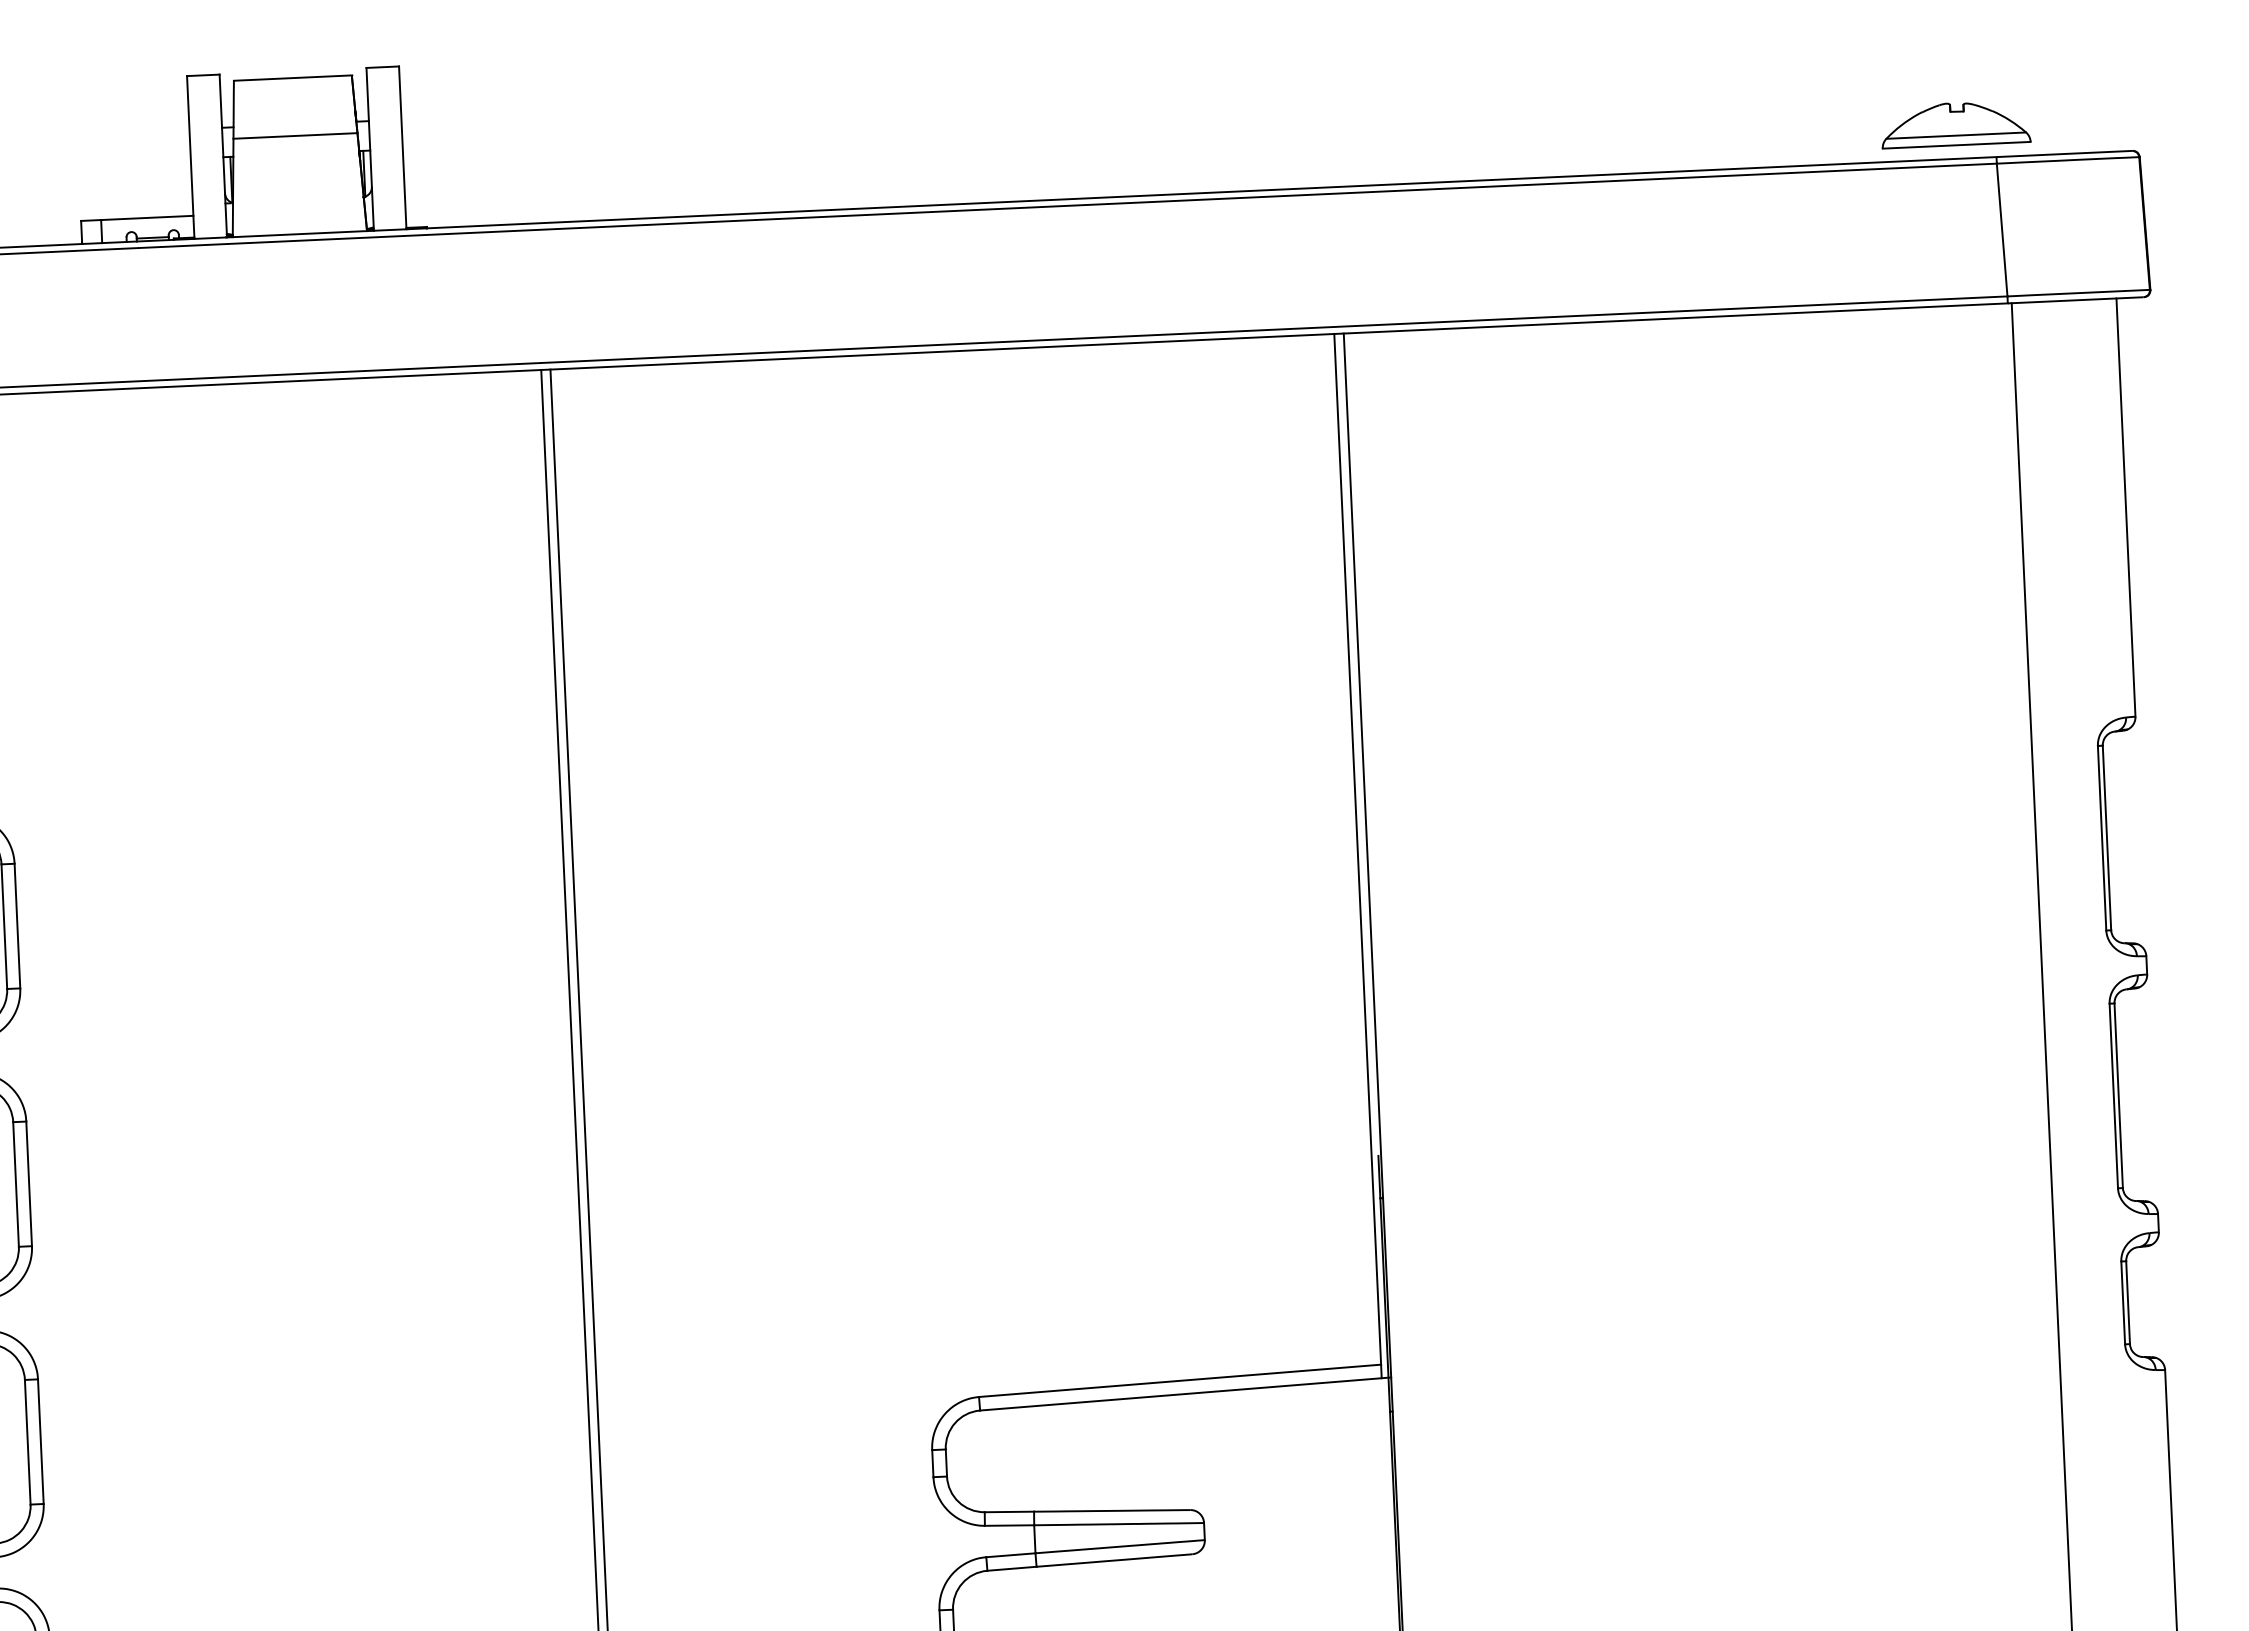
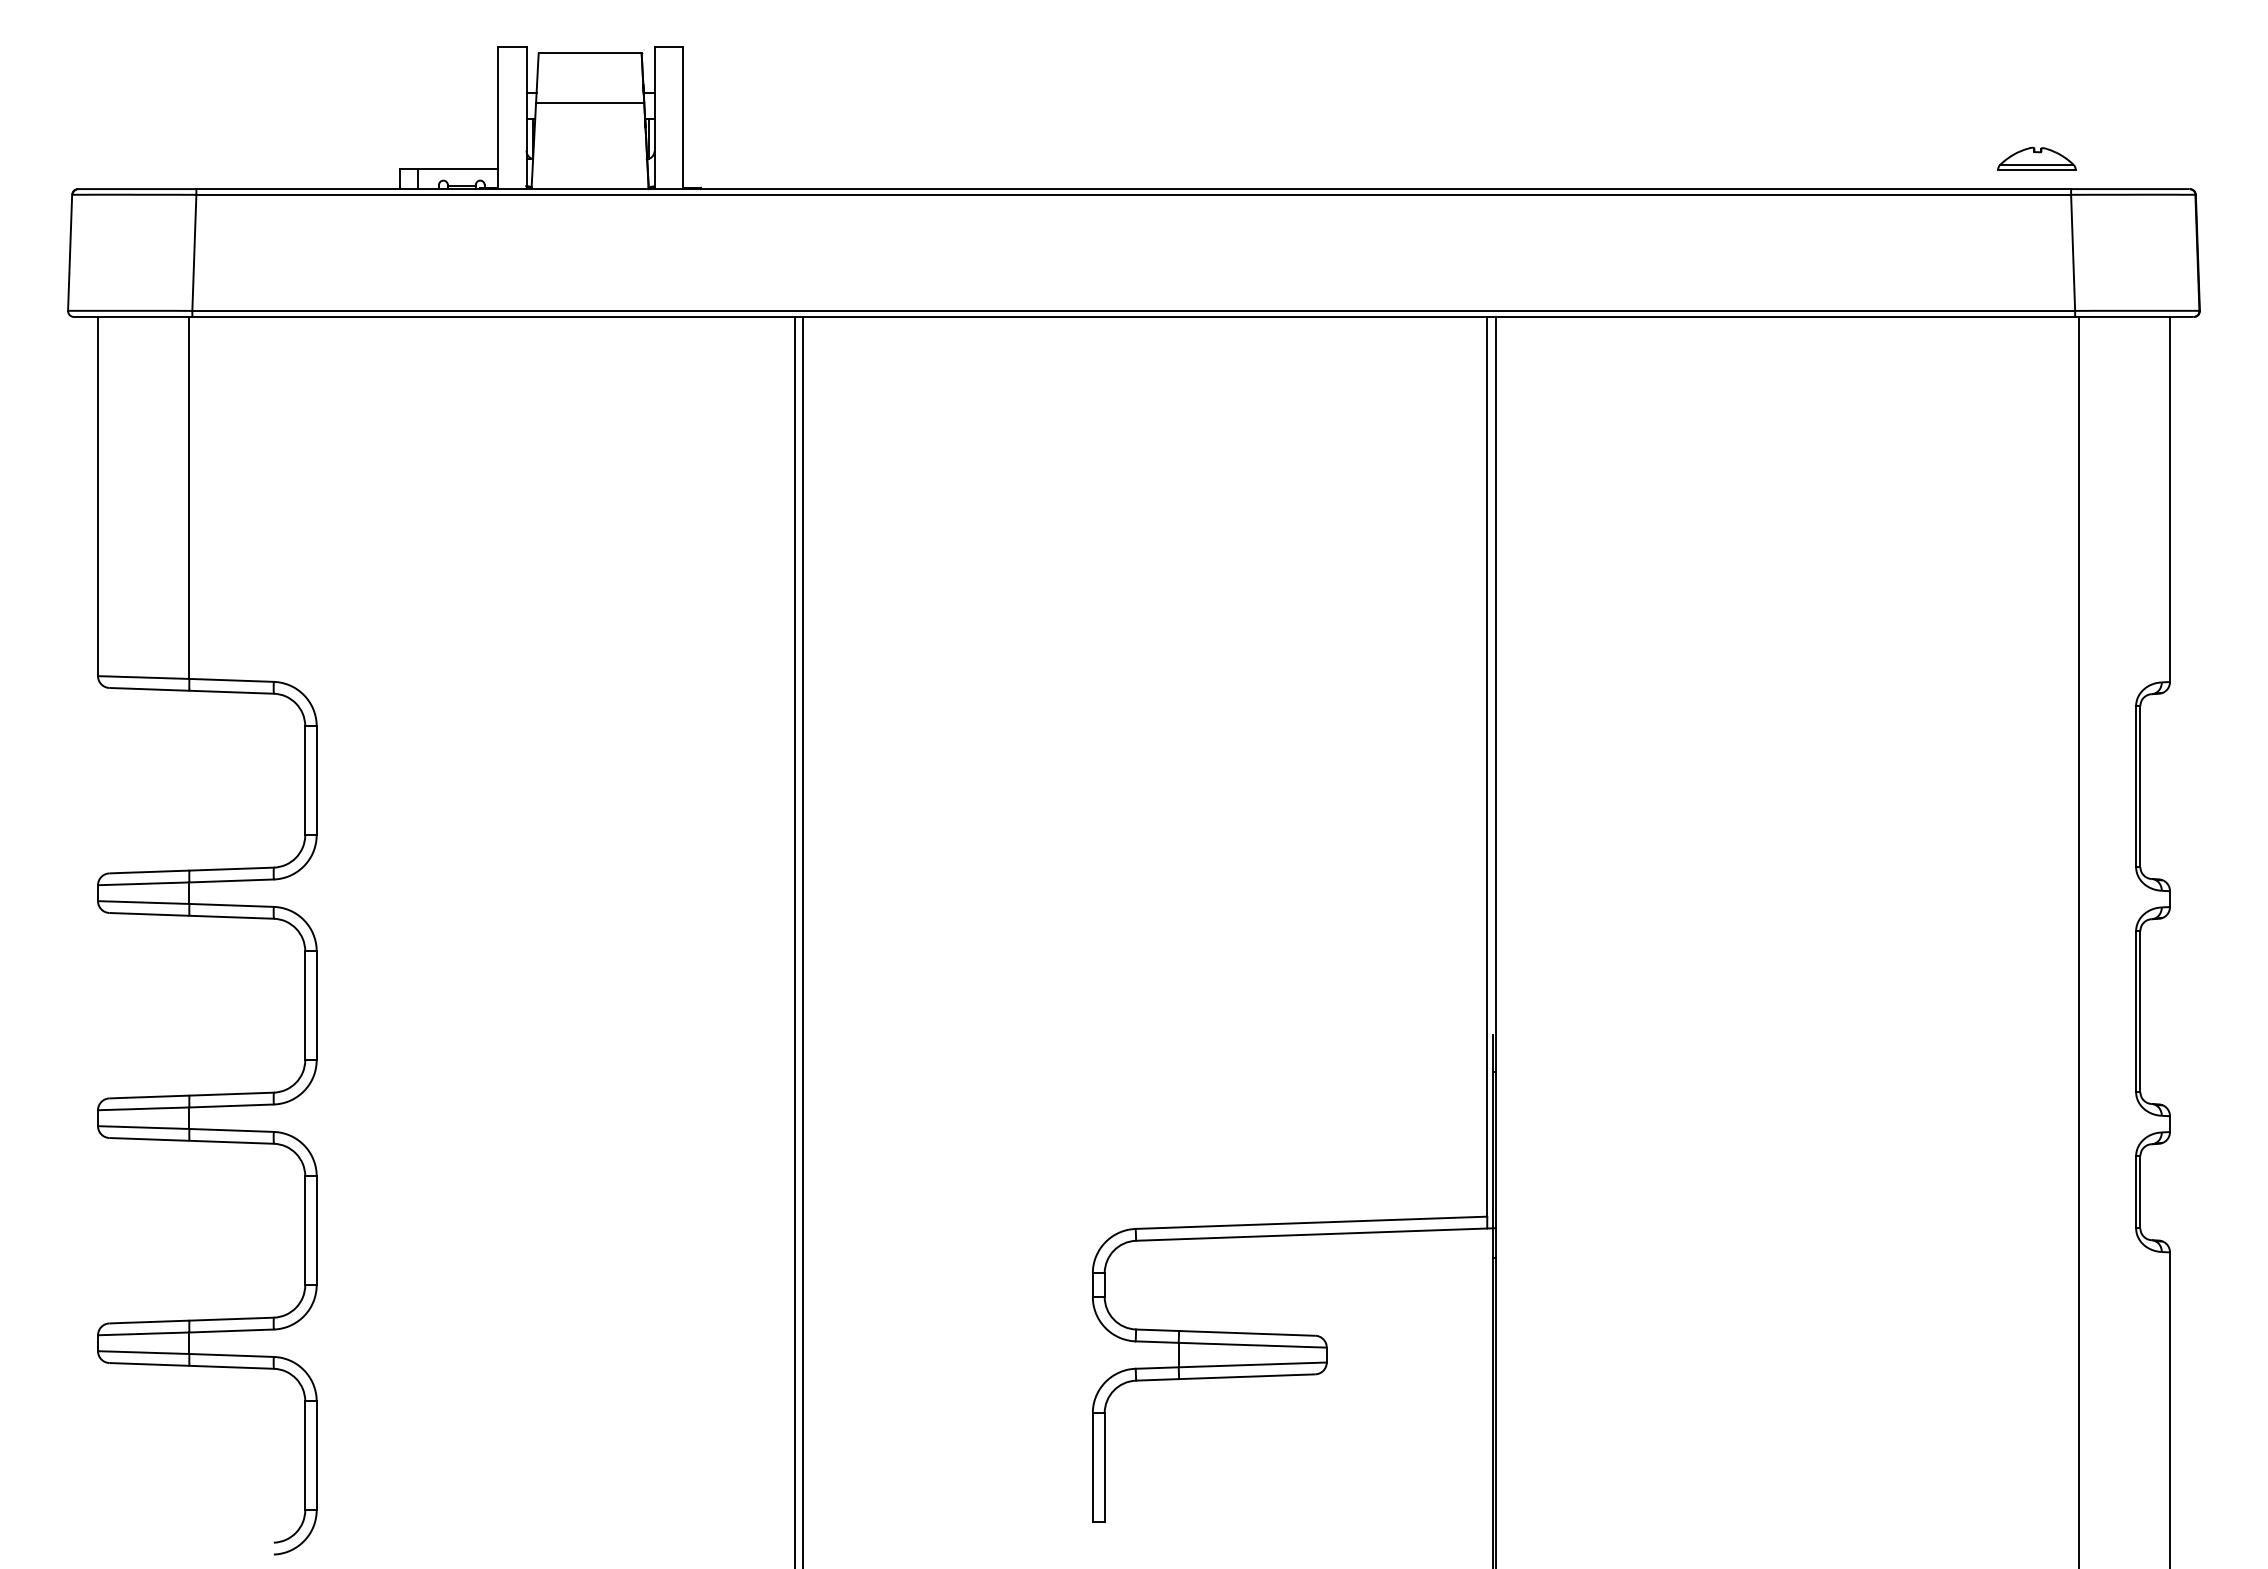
part: (1955, 123) -> (2036, 158), size x0.6

